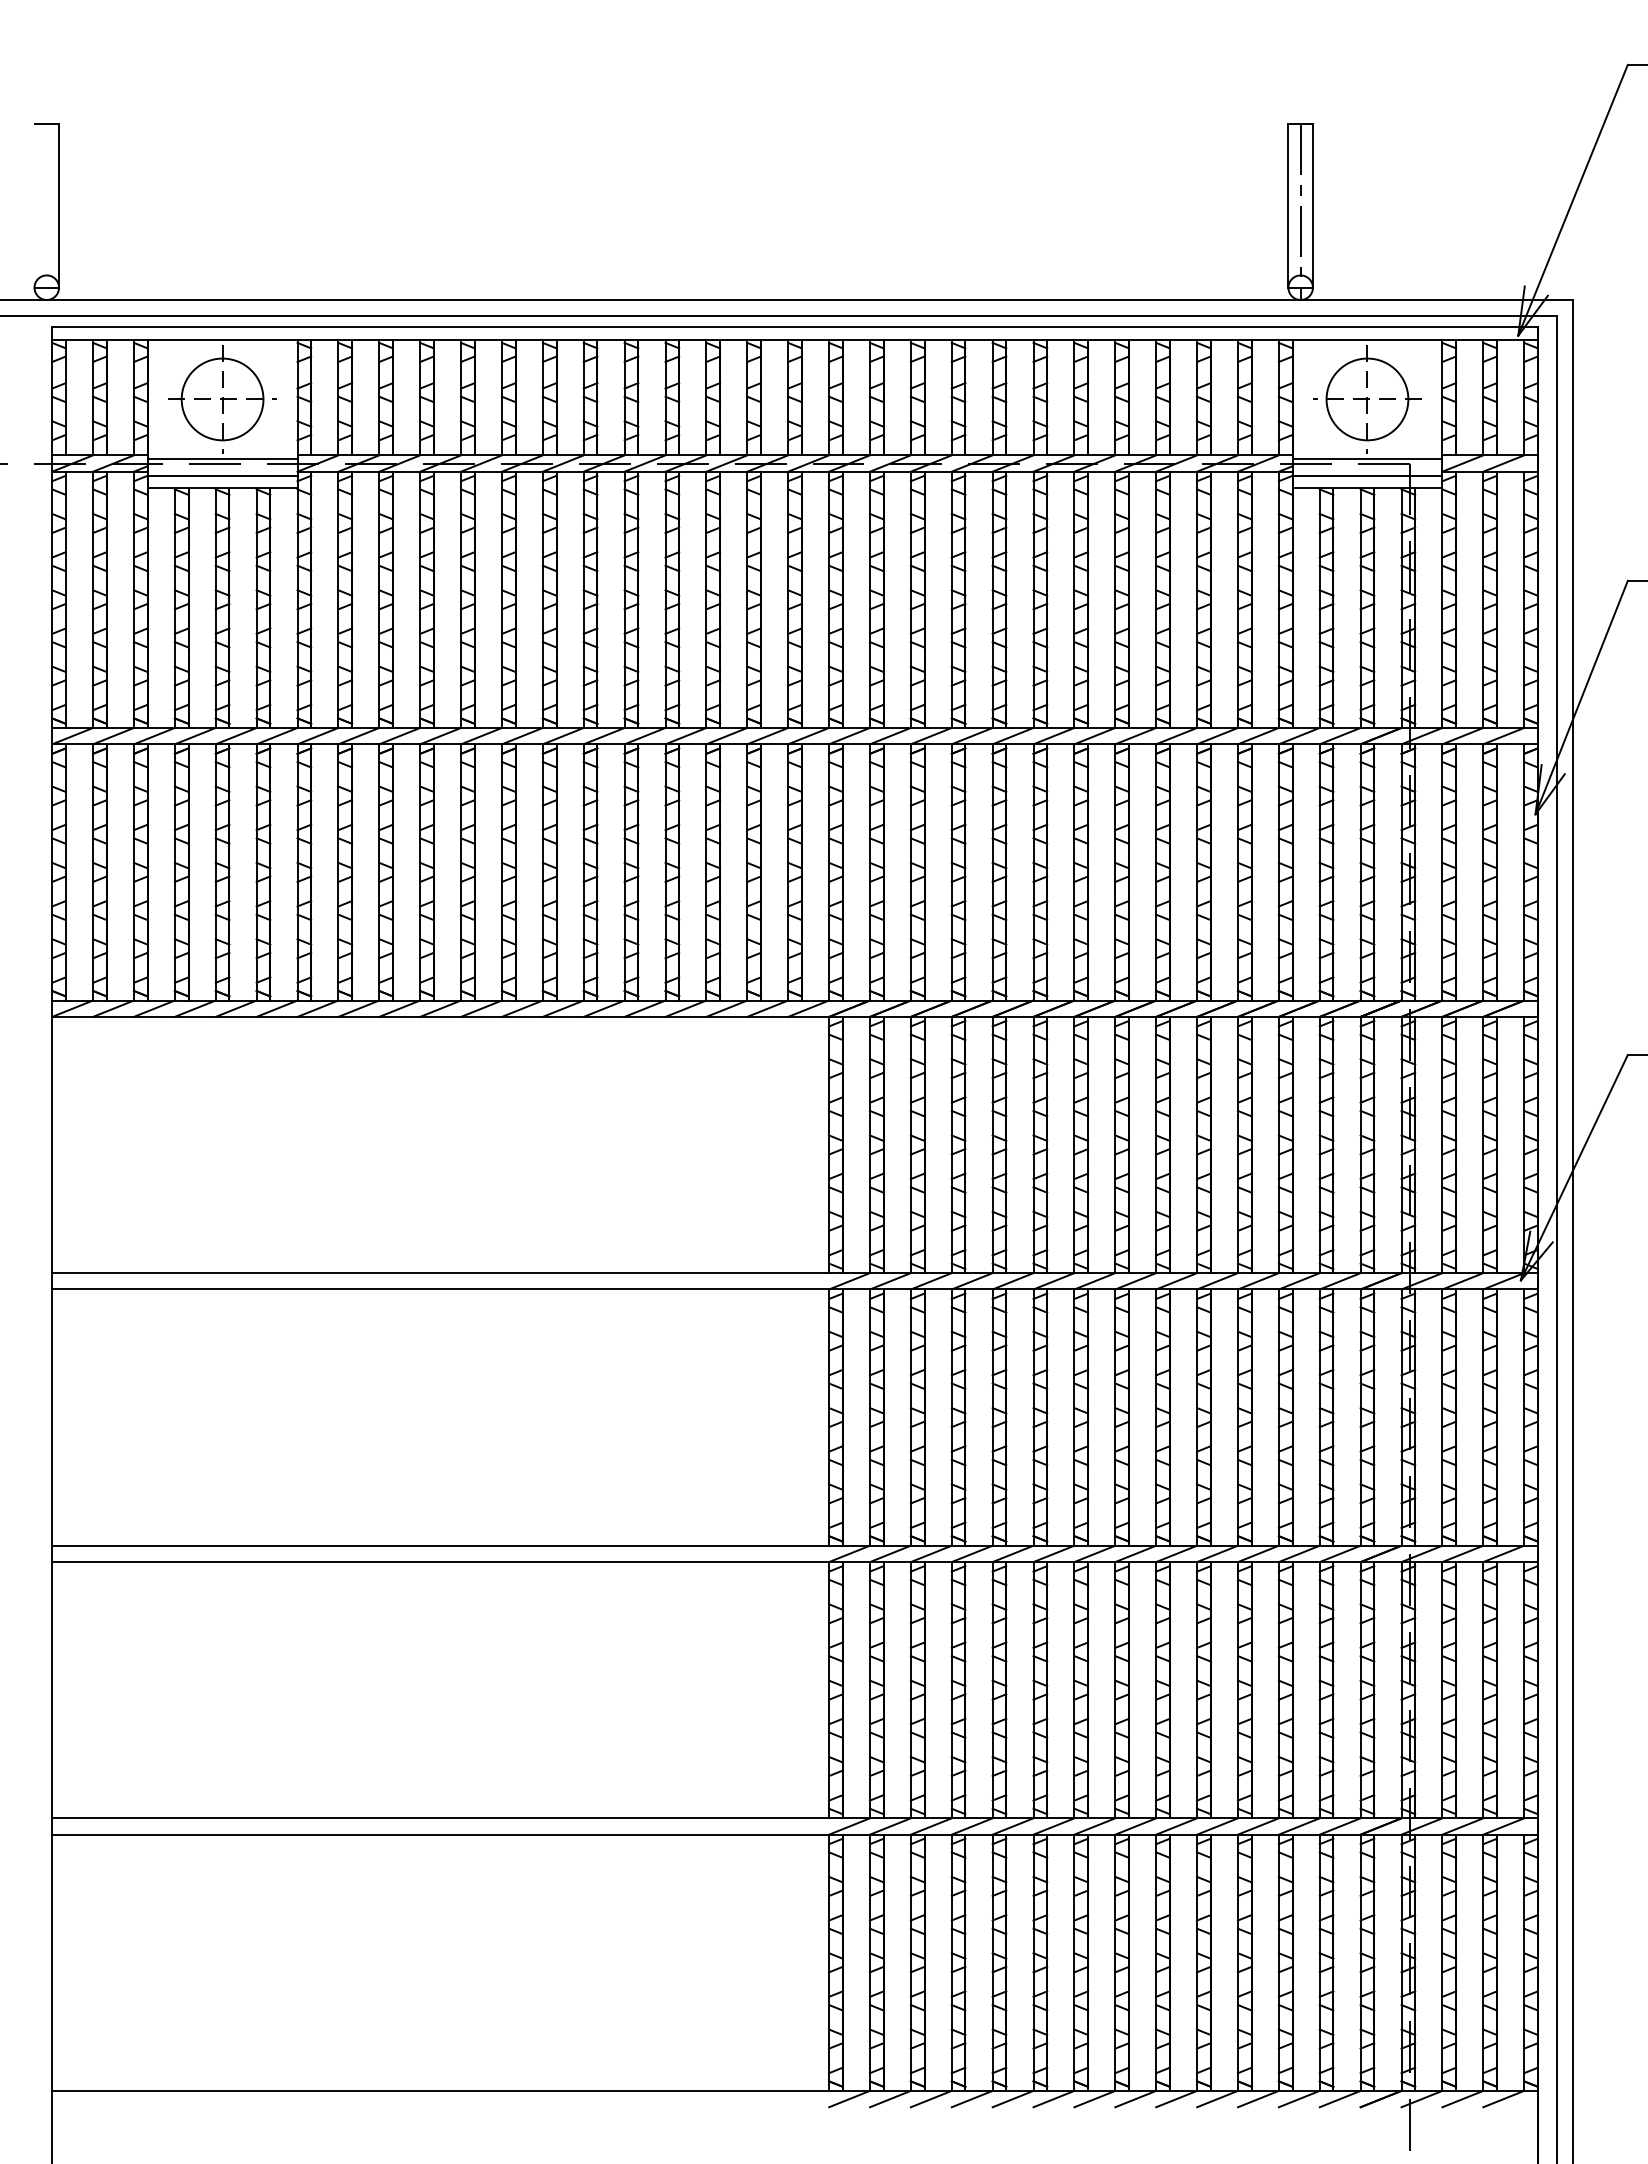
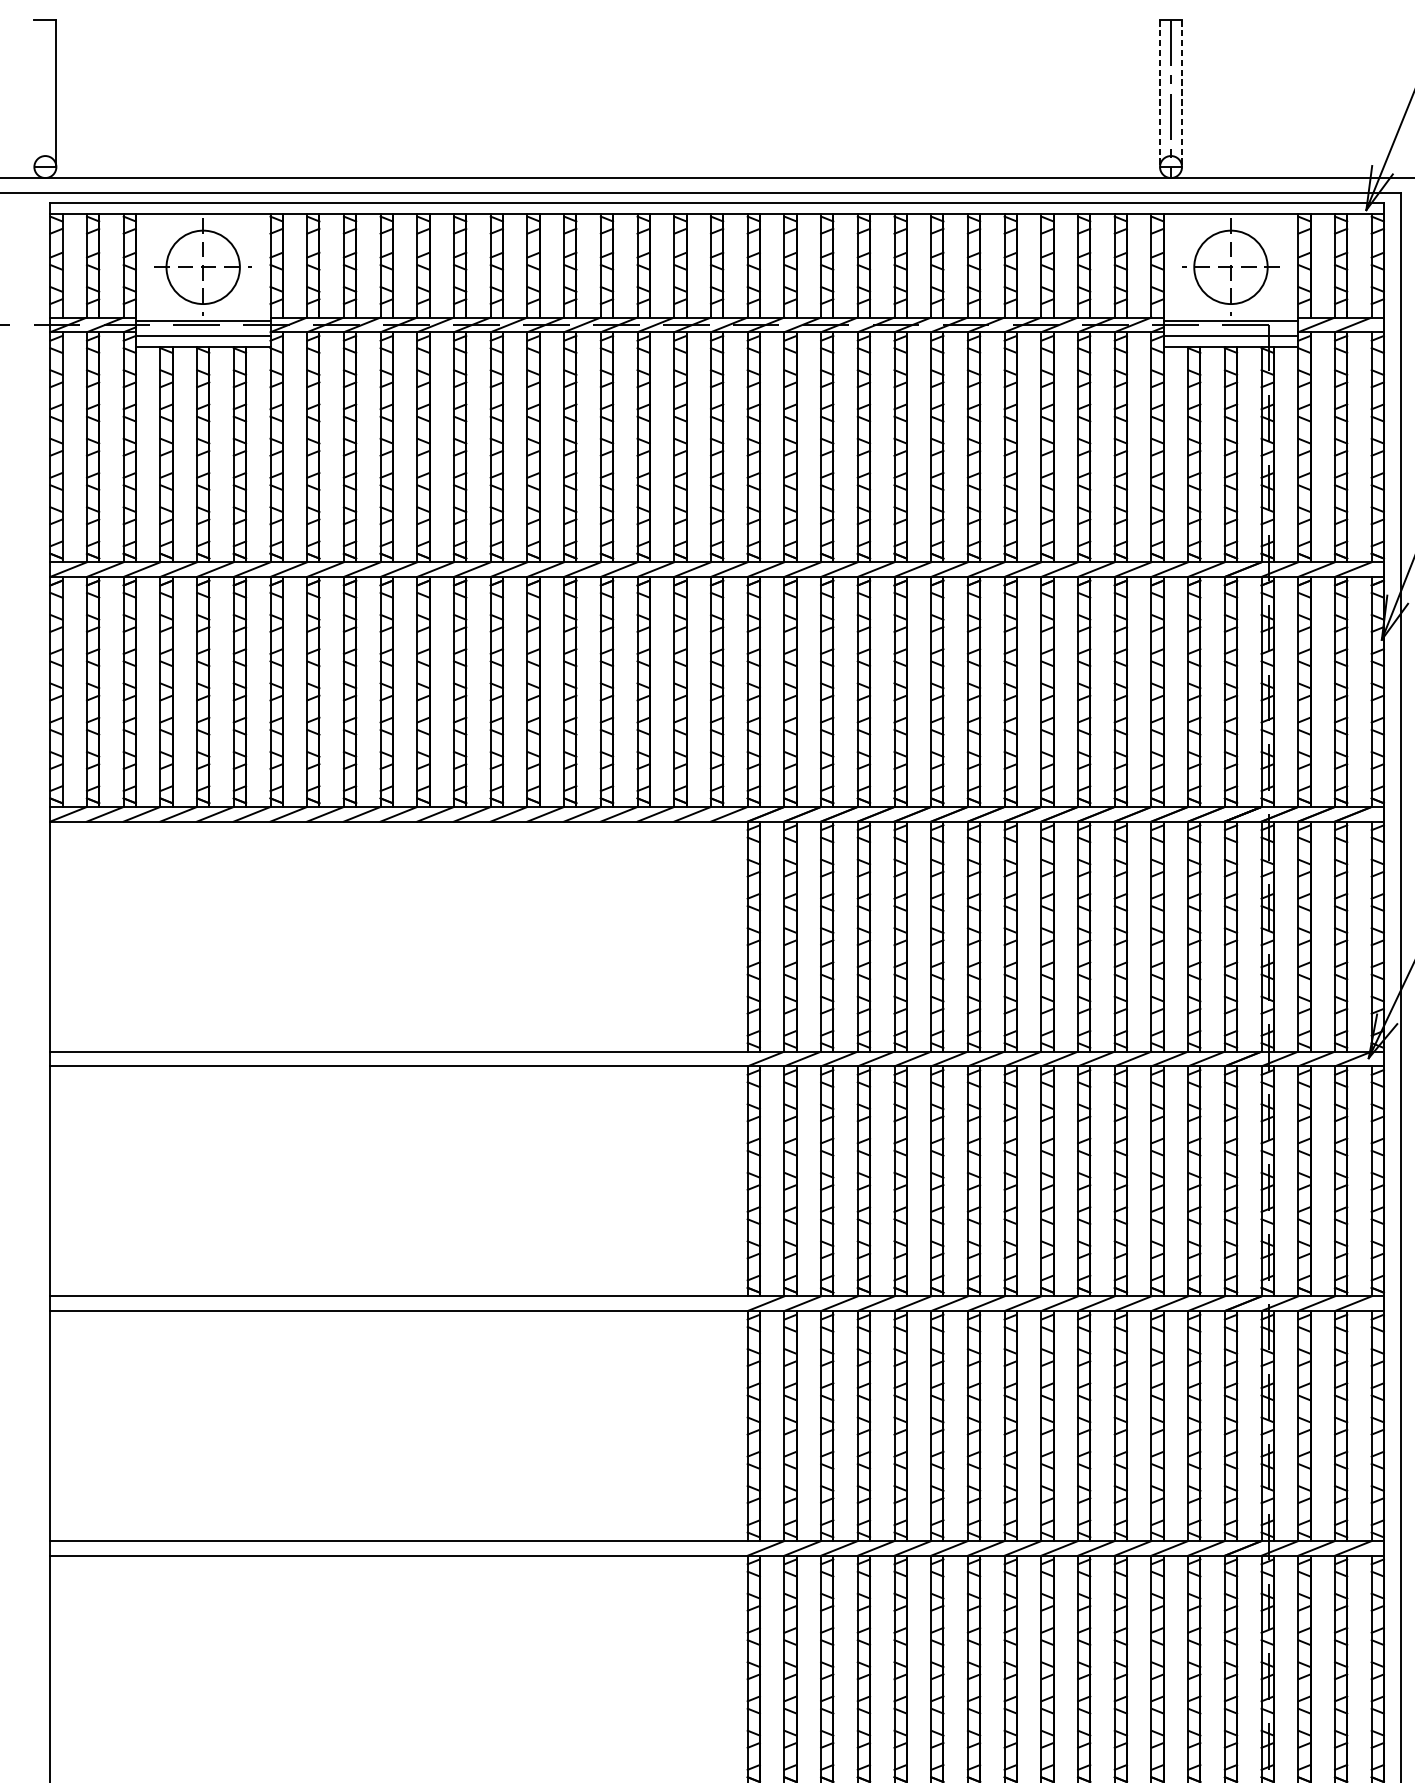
line: (1288, 205) -> (1160, 93), solid -> dashed
line: (1312, 205) -> (1181, 93), solid -> dashed

